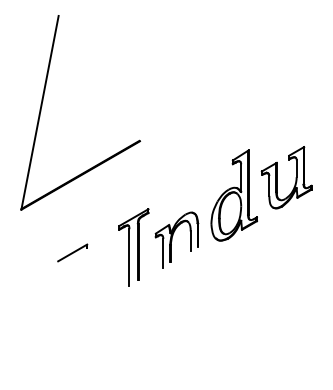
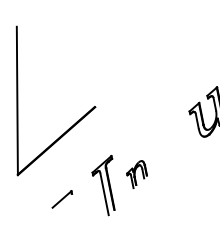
part: (233, 195) -> (172, 133), removed
part: (176, 239) -> (136, 174), size x0.6

